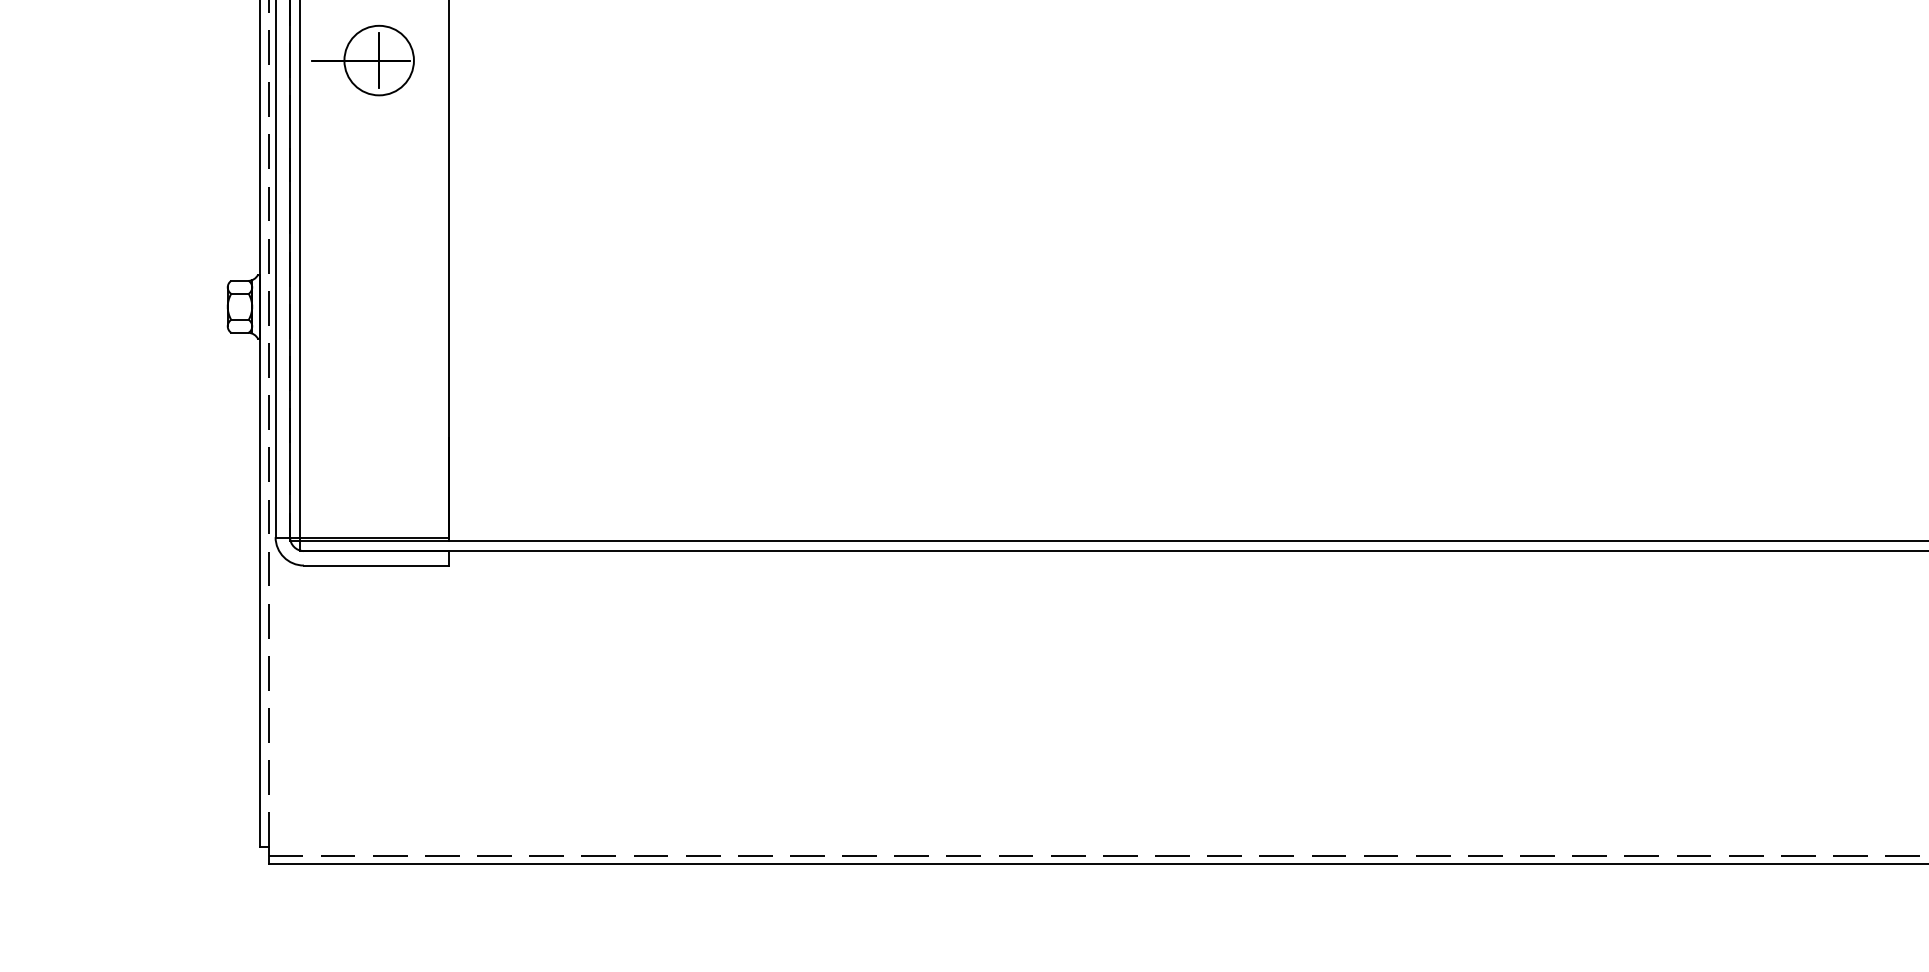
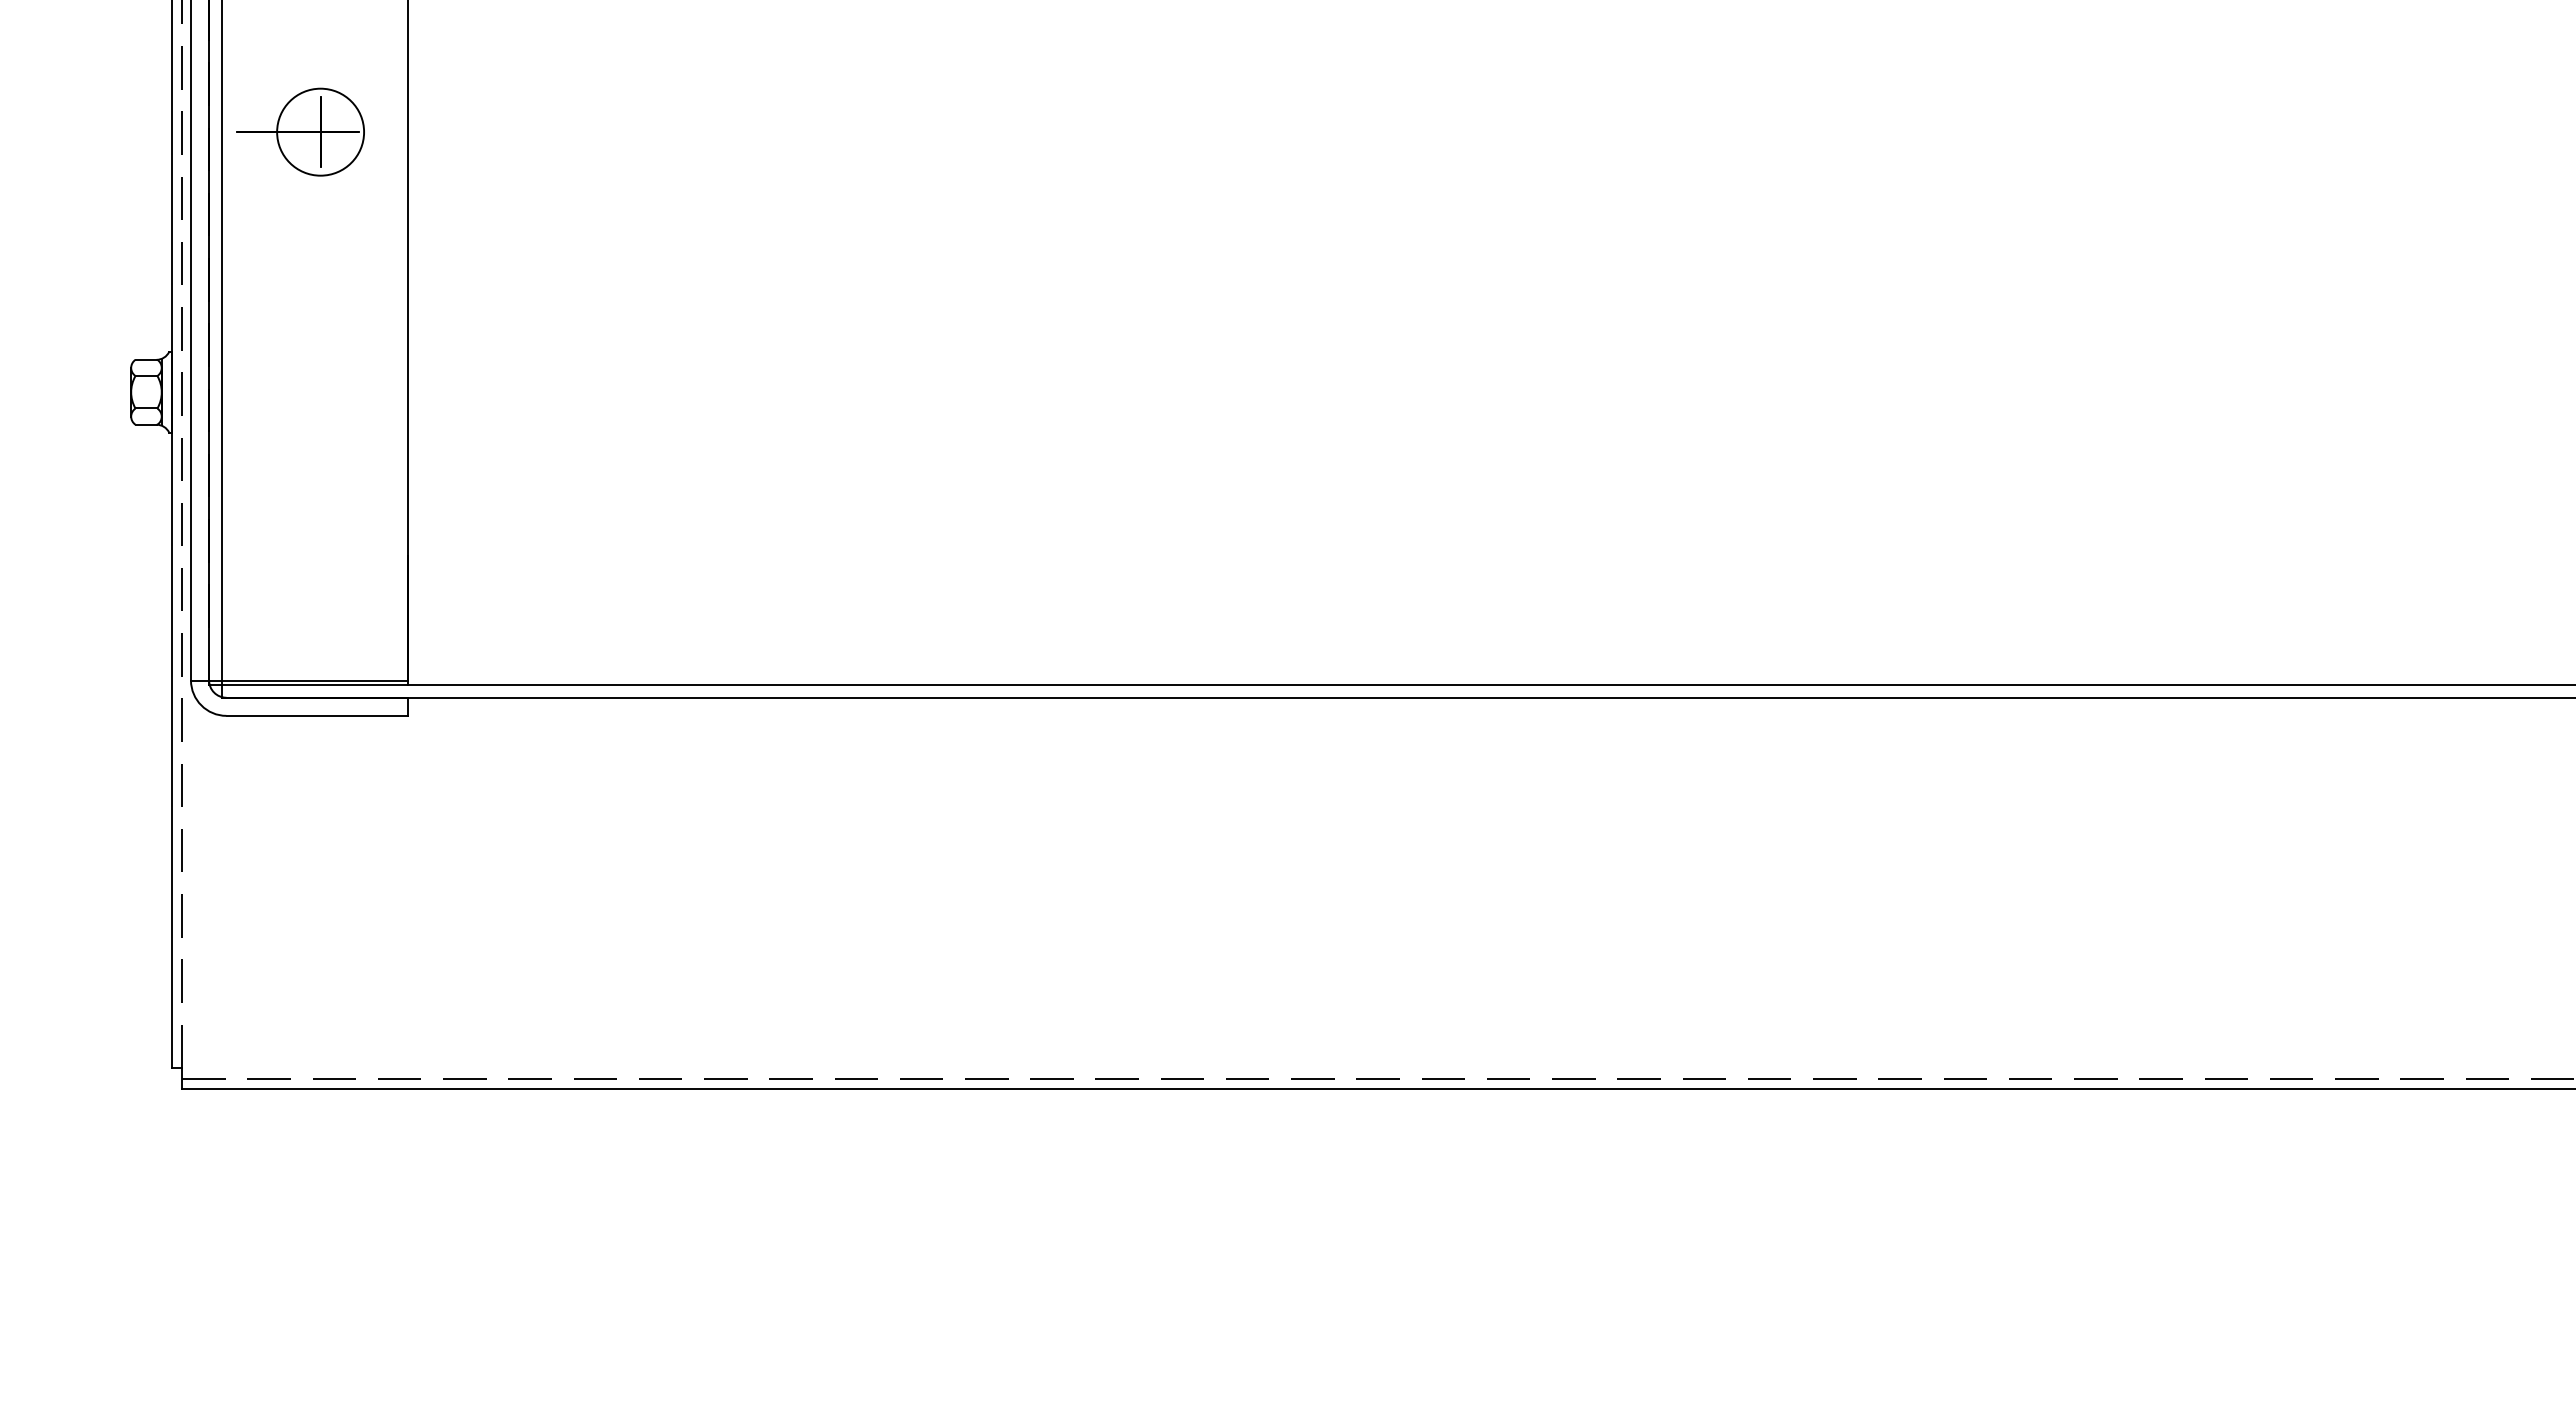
part: (363, 60) -> (300, 131), moved

